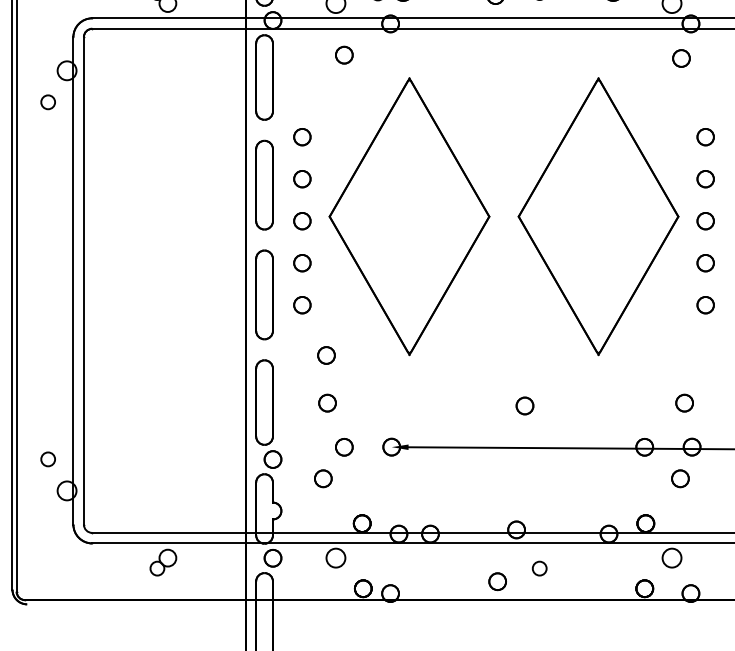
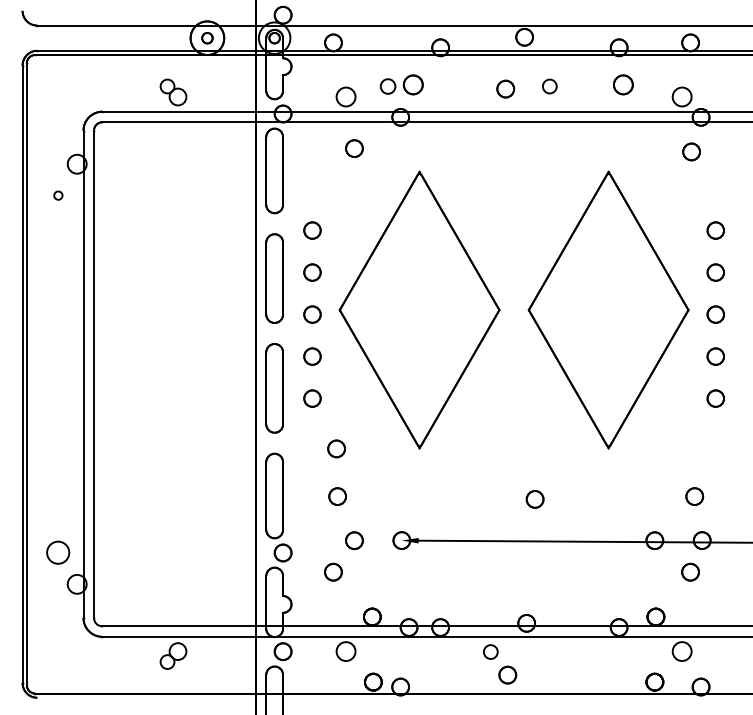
circle: (48, 102) -> (58, 195), size x0.6
circle: (48, 459) -> (58, 552), size x1.6
circle: (539, 568) -> (490, 651), moved

